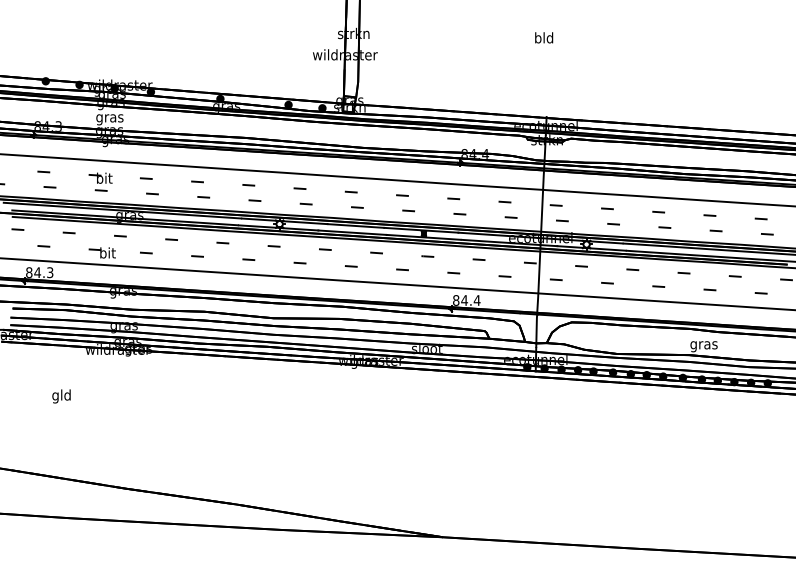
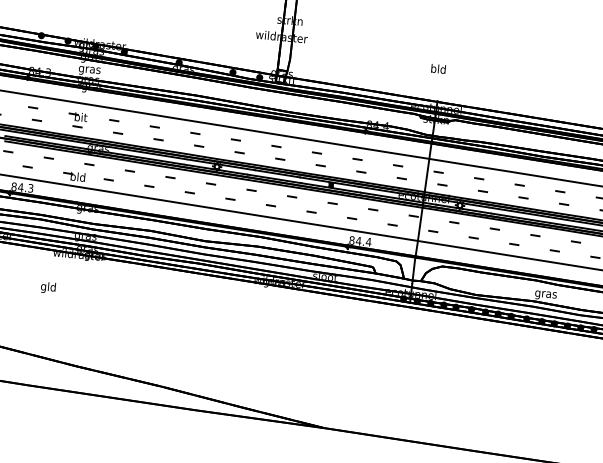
text: (544, 37) -> (438, 68), moved
text: (107, 252) -> (77, 176), bit -> bld
text: (61, 396) -> (48, 287), moved

